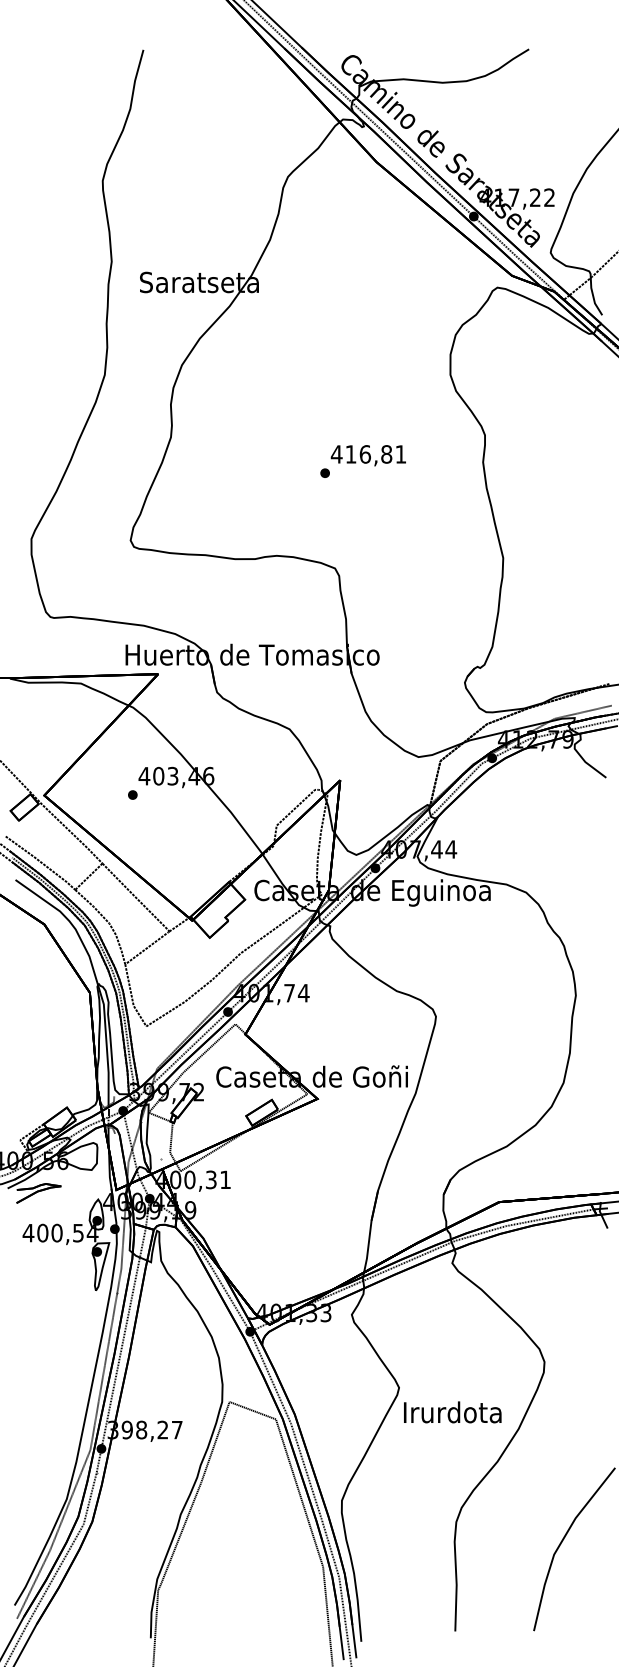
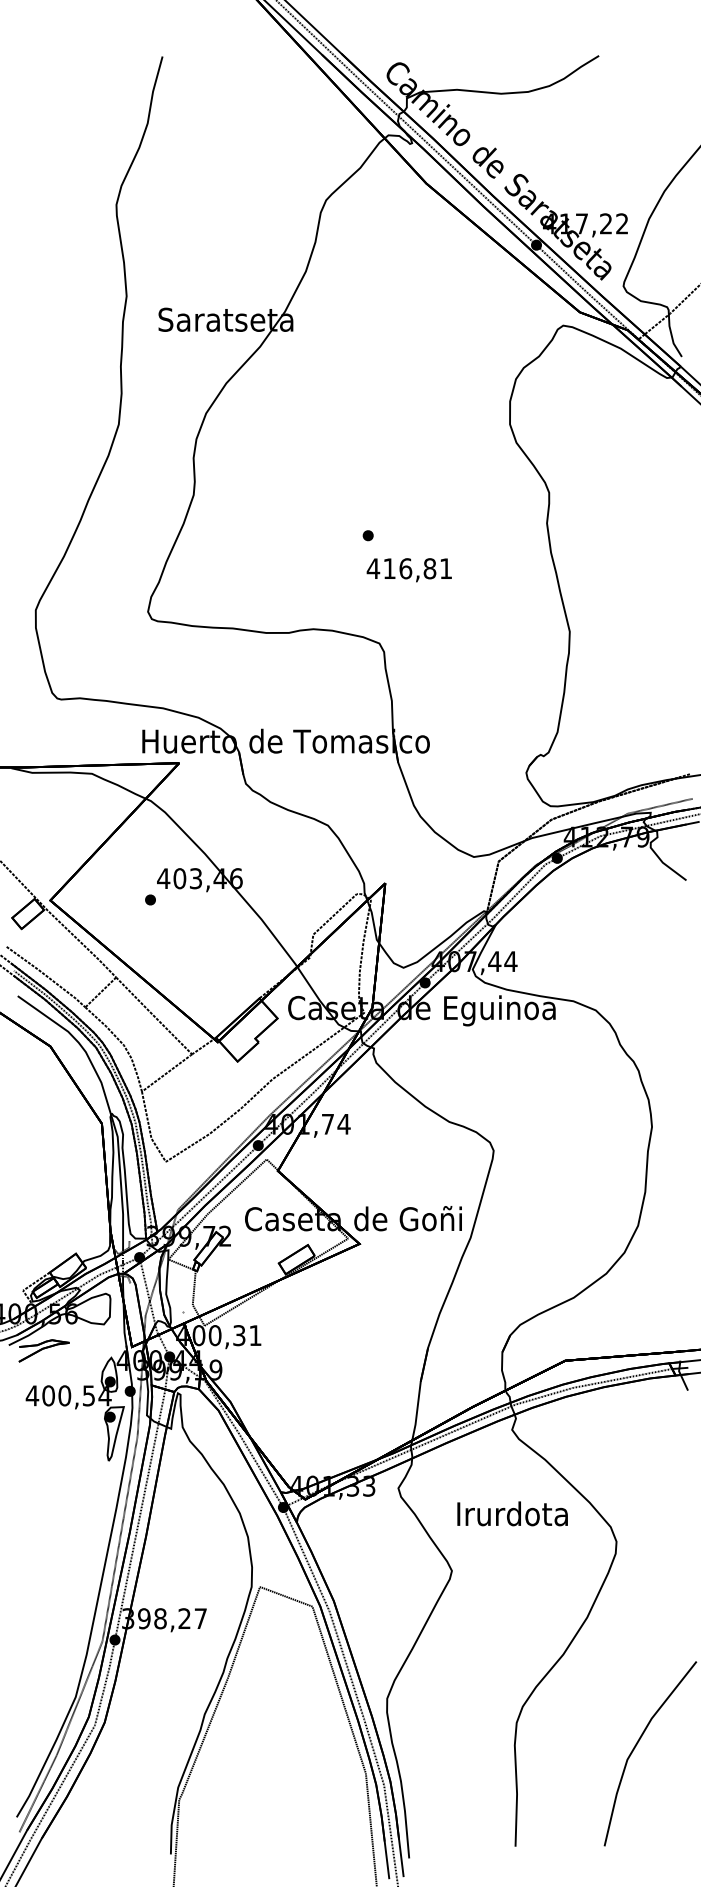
text: (367, 455) -> (408, 569), moved
text: (452, 1412) -> (512, 1513), moved

